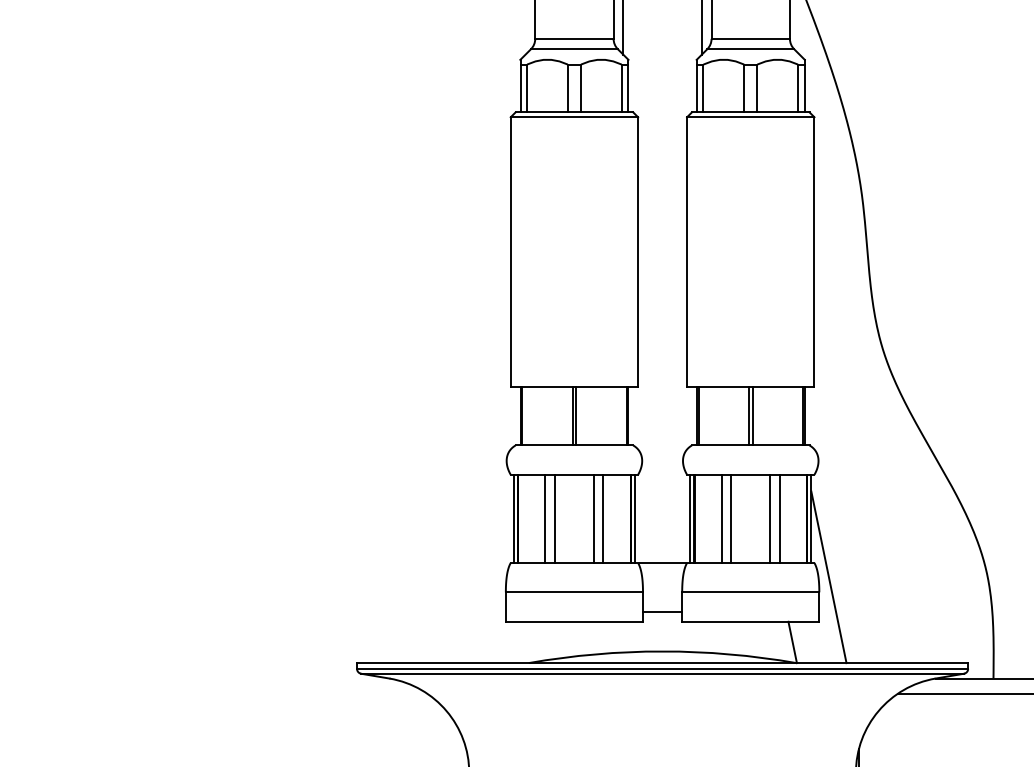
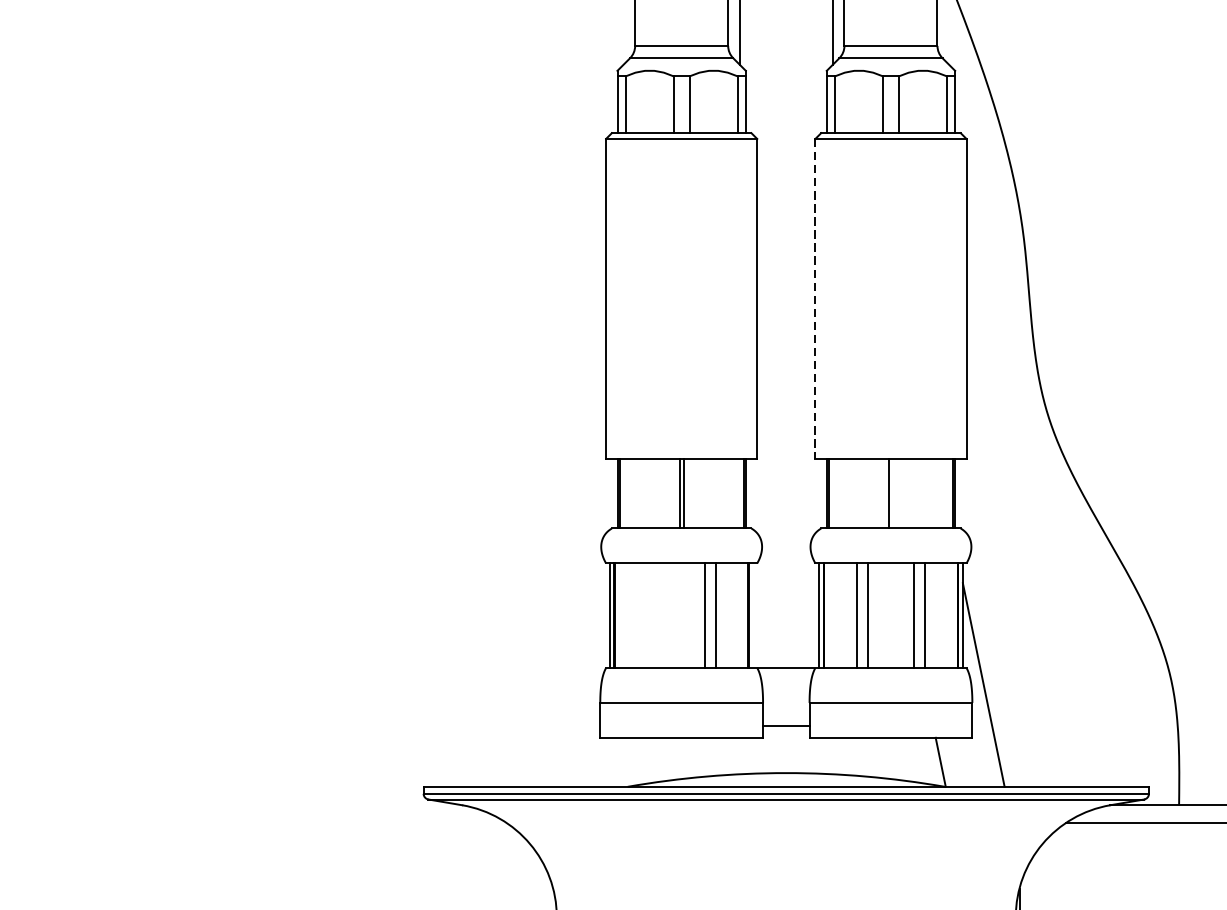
line: (687, 251) -> (815, 298), solid -> dashed
line: (752, 415) -> (893, 492), removed
line: (545, 518) -> (647, 615), removed
line: (554, 518) -> (658, 615), removed
line: (635, 518) -> (754, 615), removed

